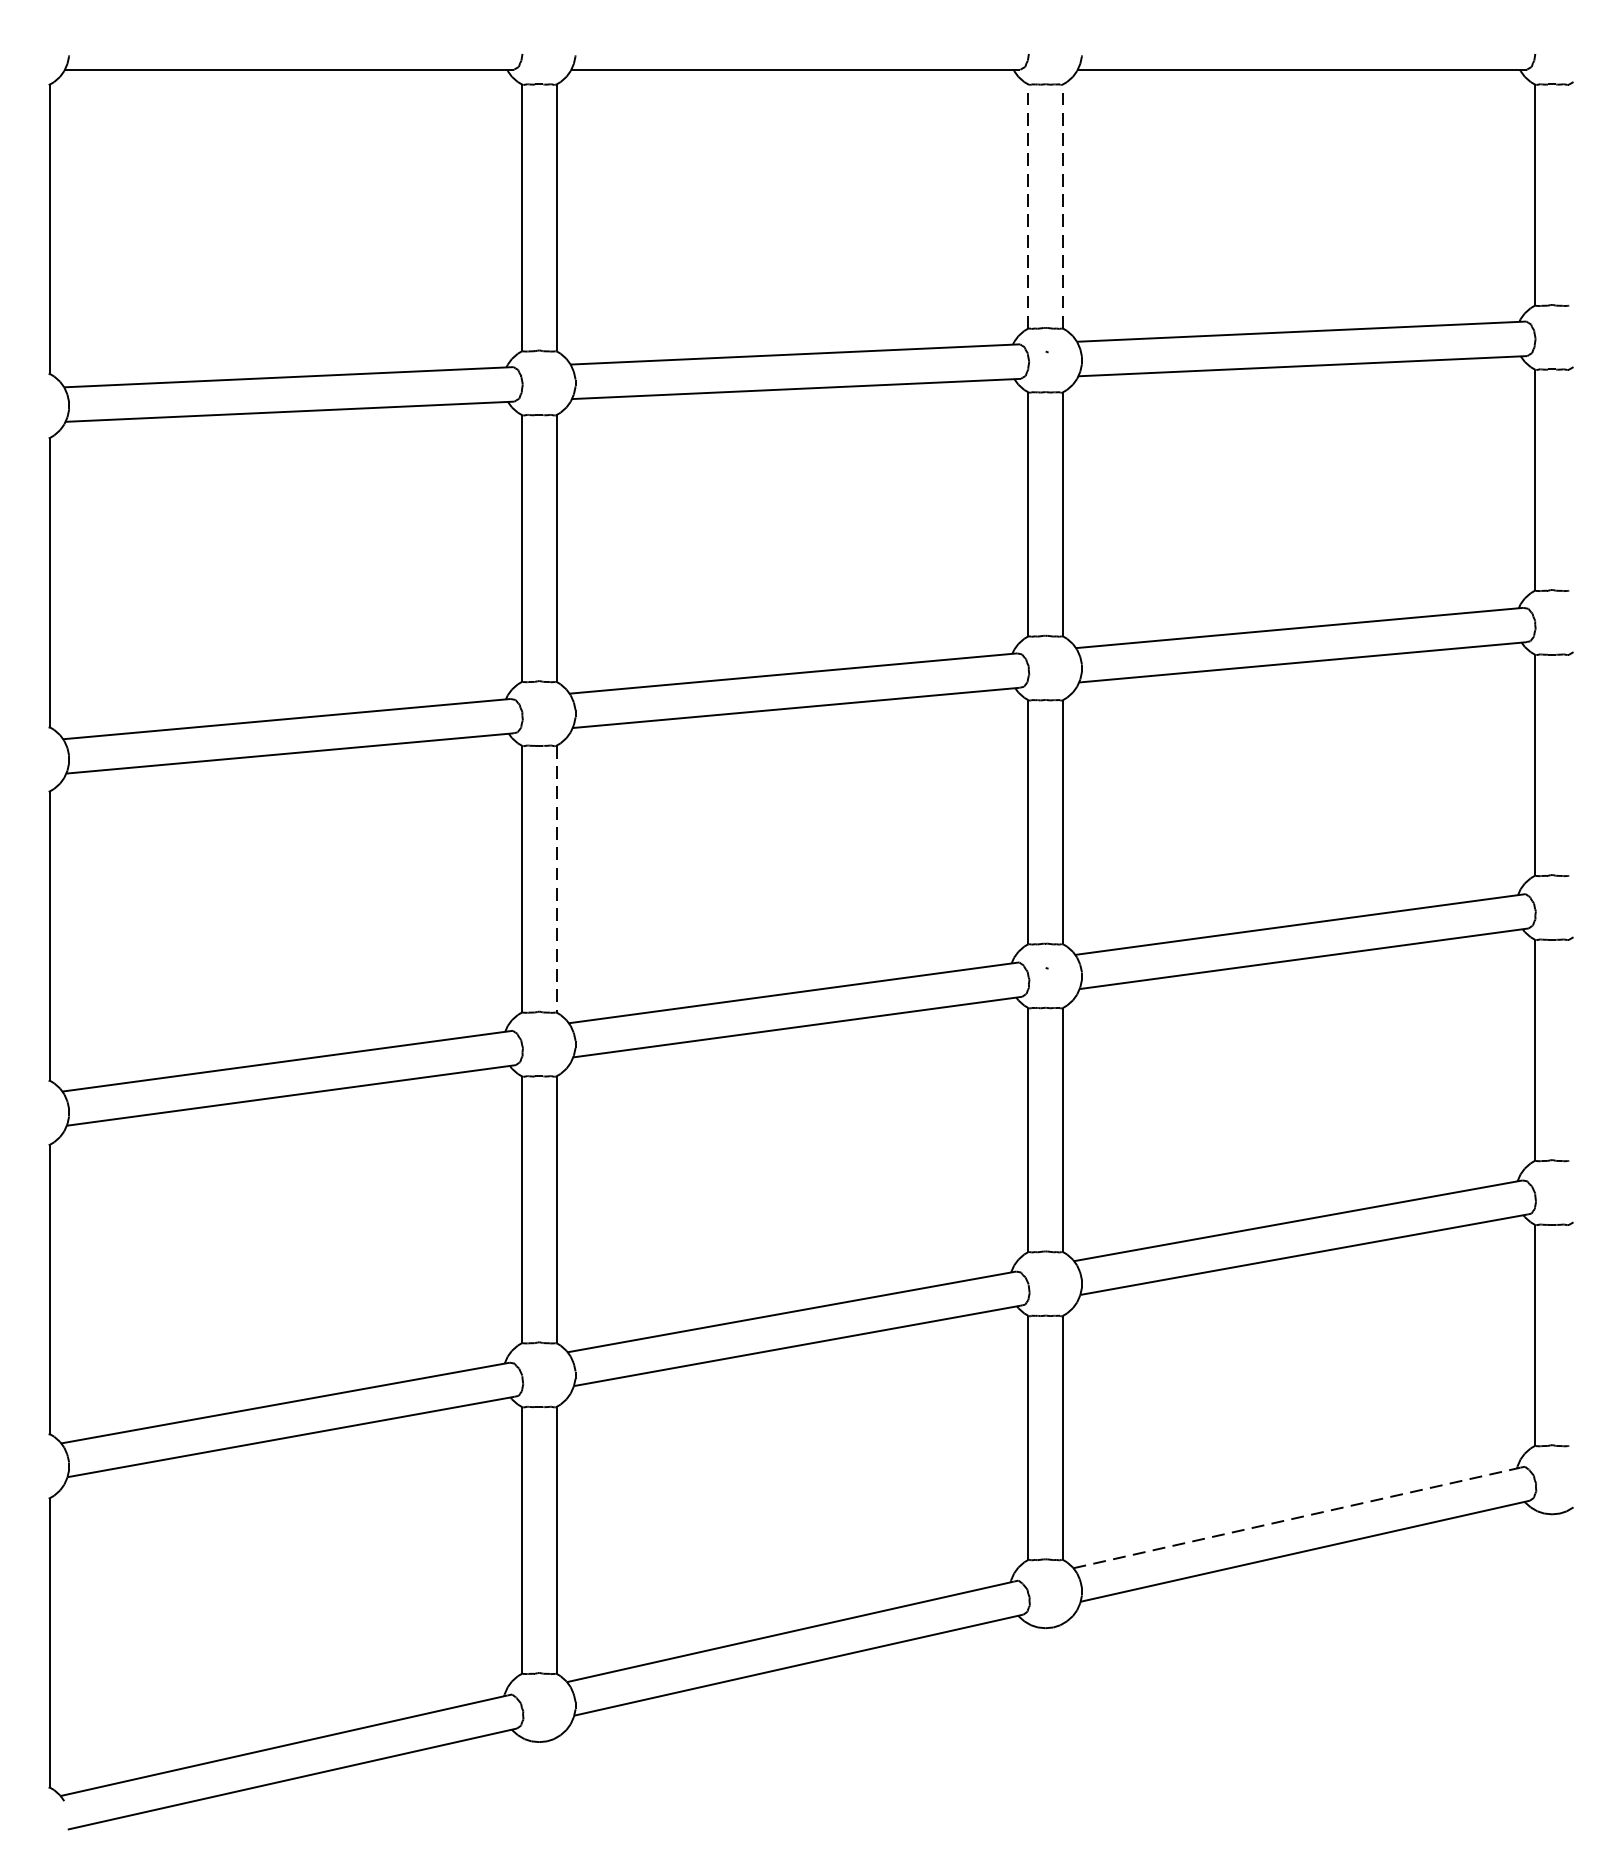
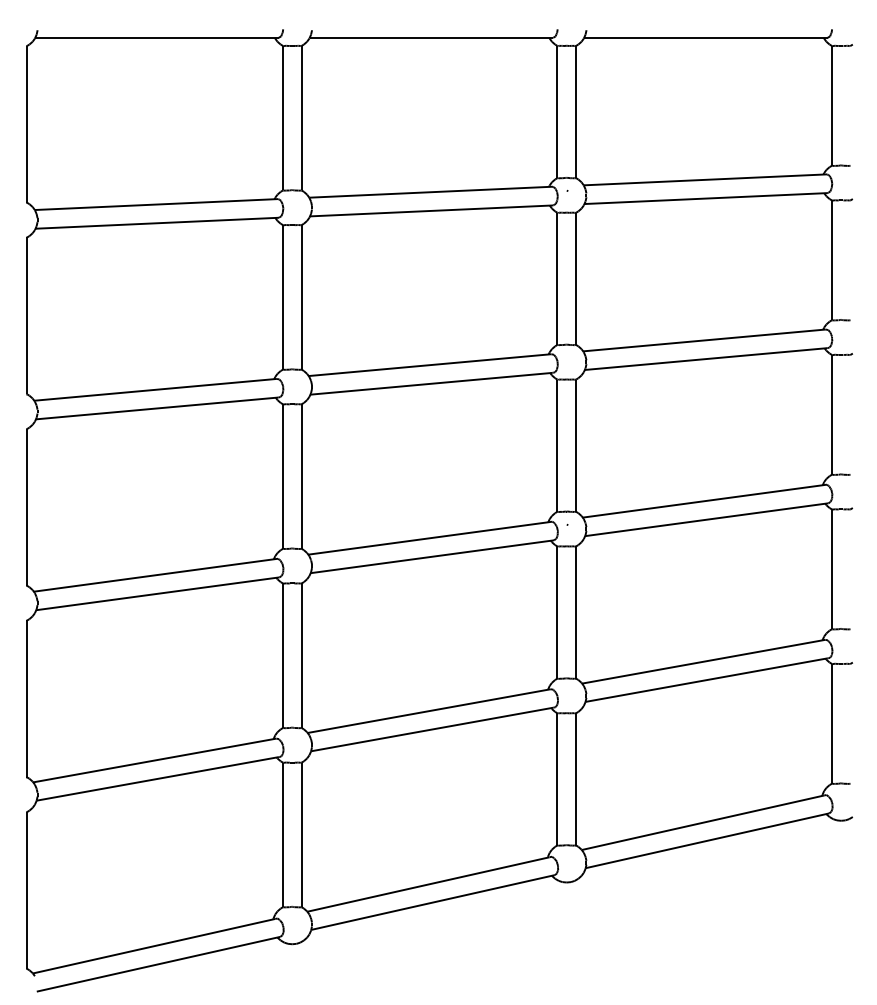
line: (1028, 205) -> (557, 111), dashed -> solid
line: (1063, 205) -> (576, 111), dashed -> solid
line: (556, 880) -> (301, 477), dashed -> solid
line: (1297, 1517) -> (703, 822), dashed -> solid

